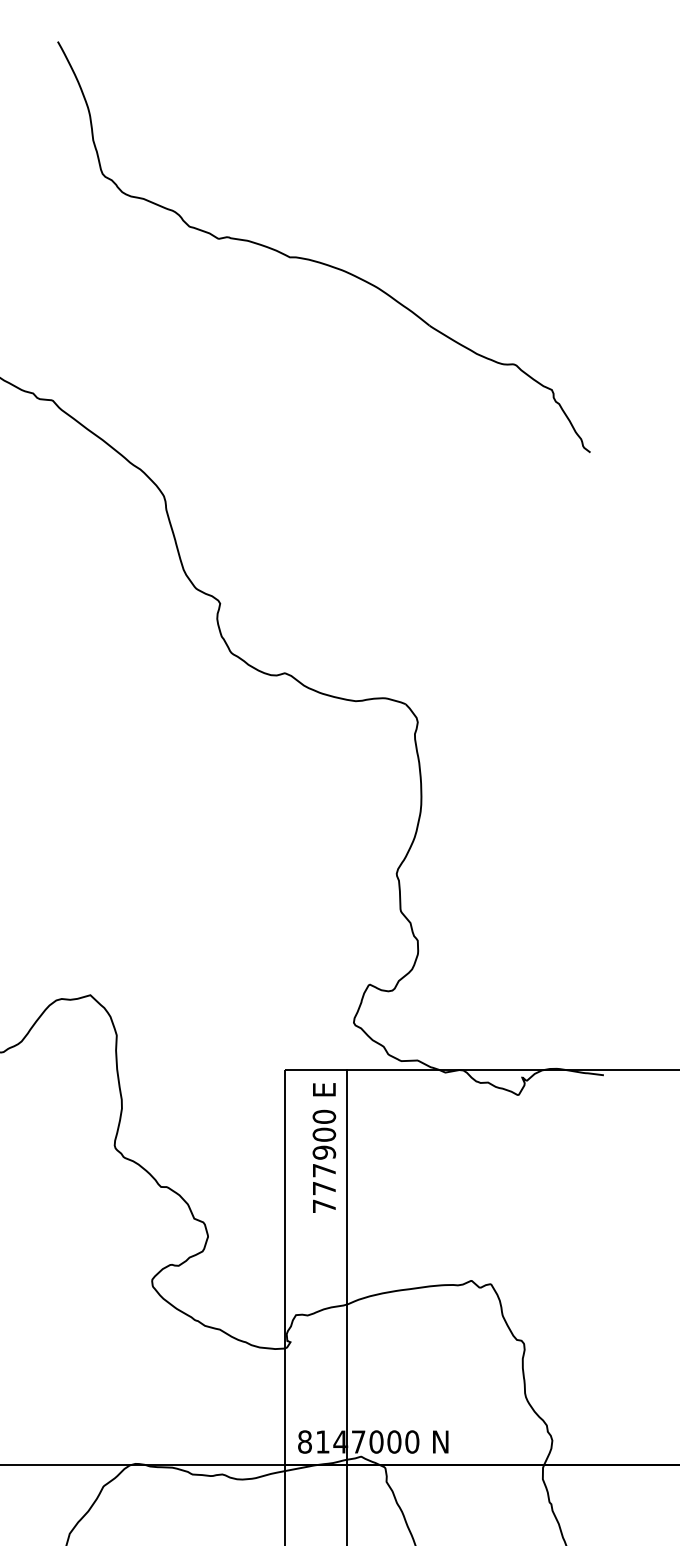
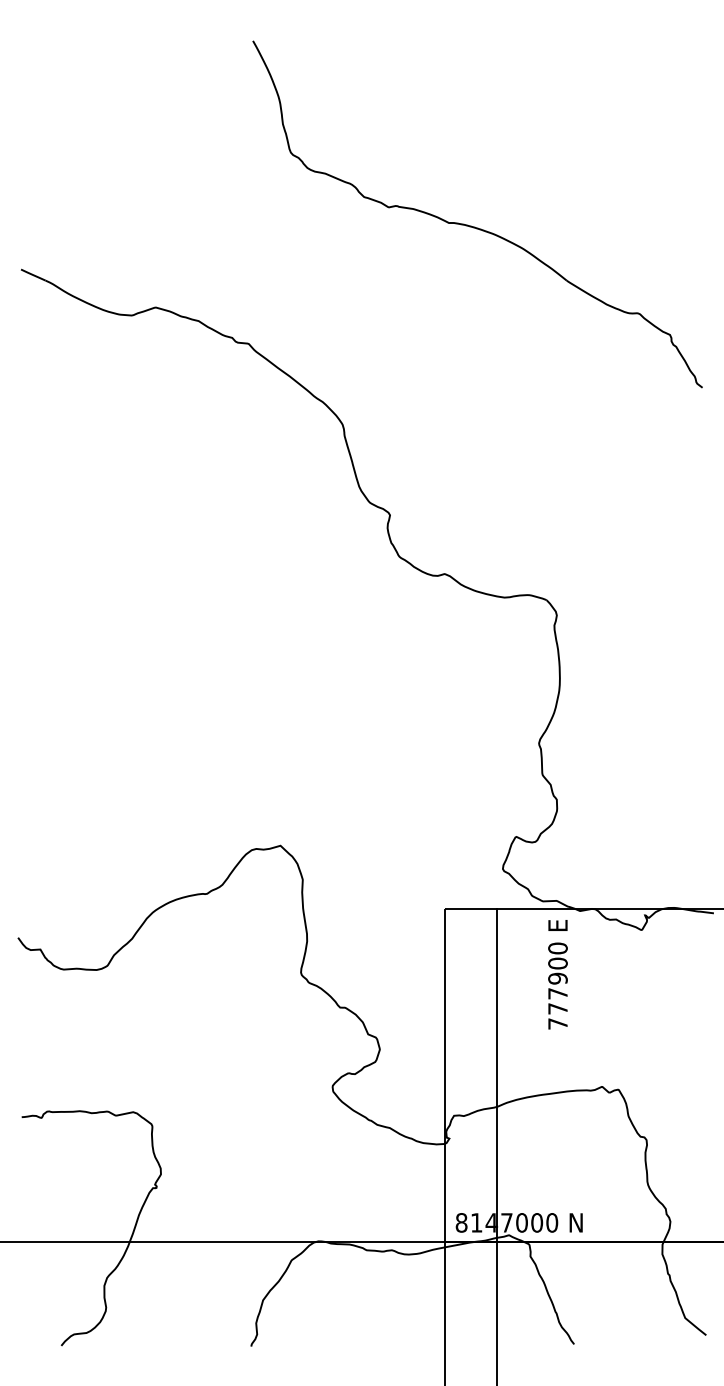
text: (323, 1147) -> (557, 974), moved

